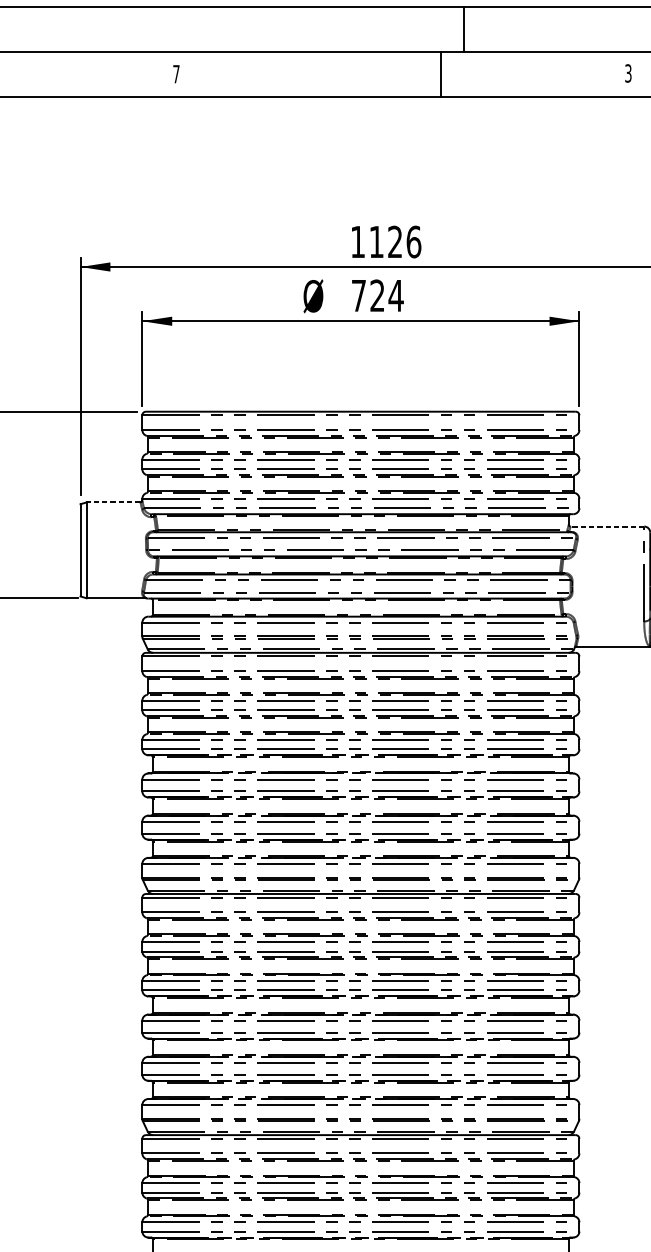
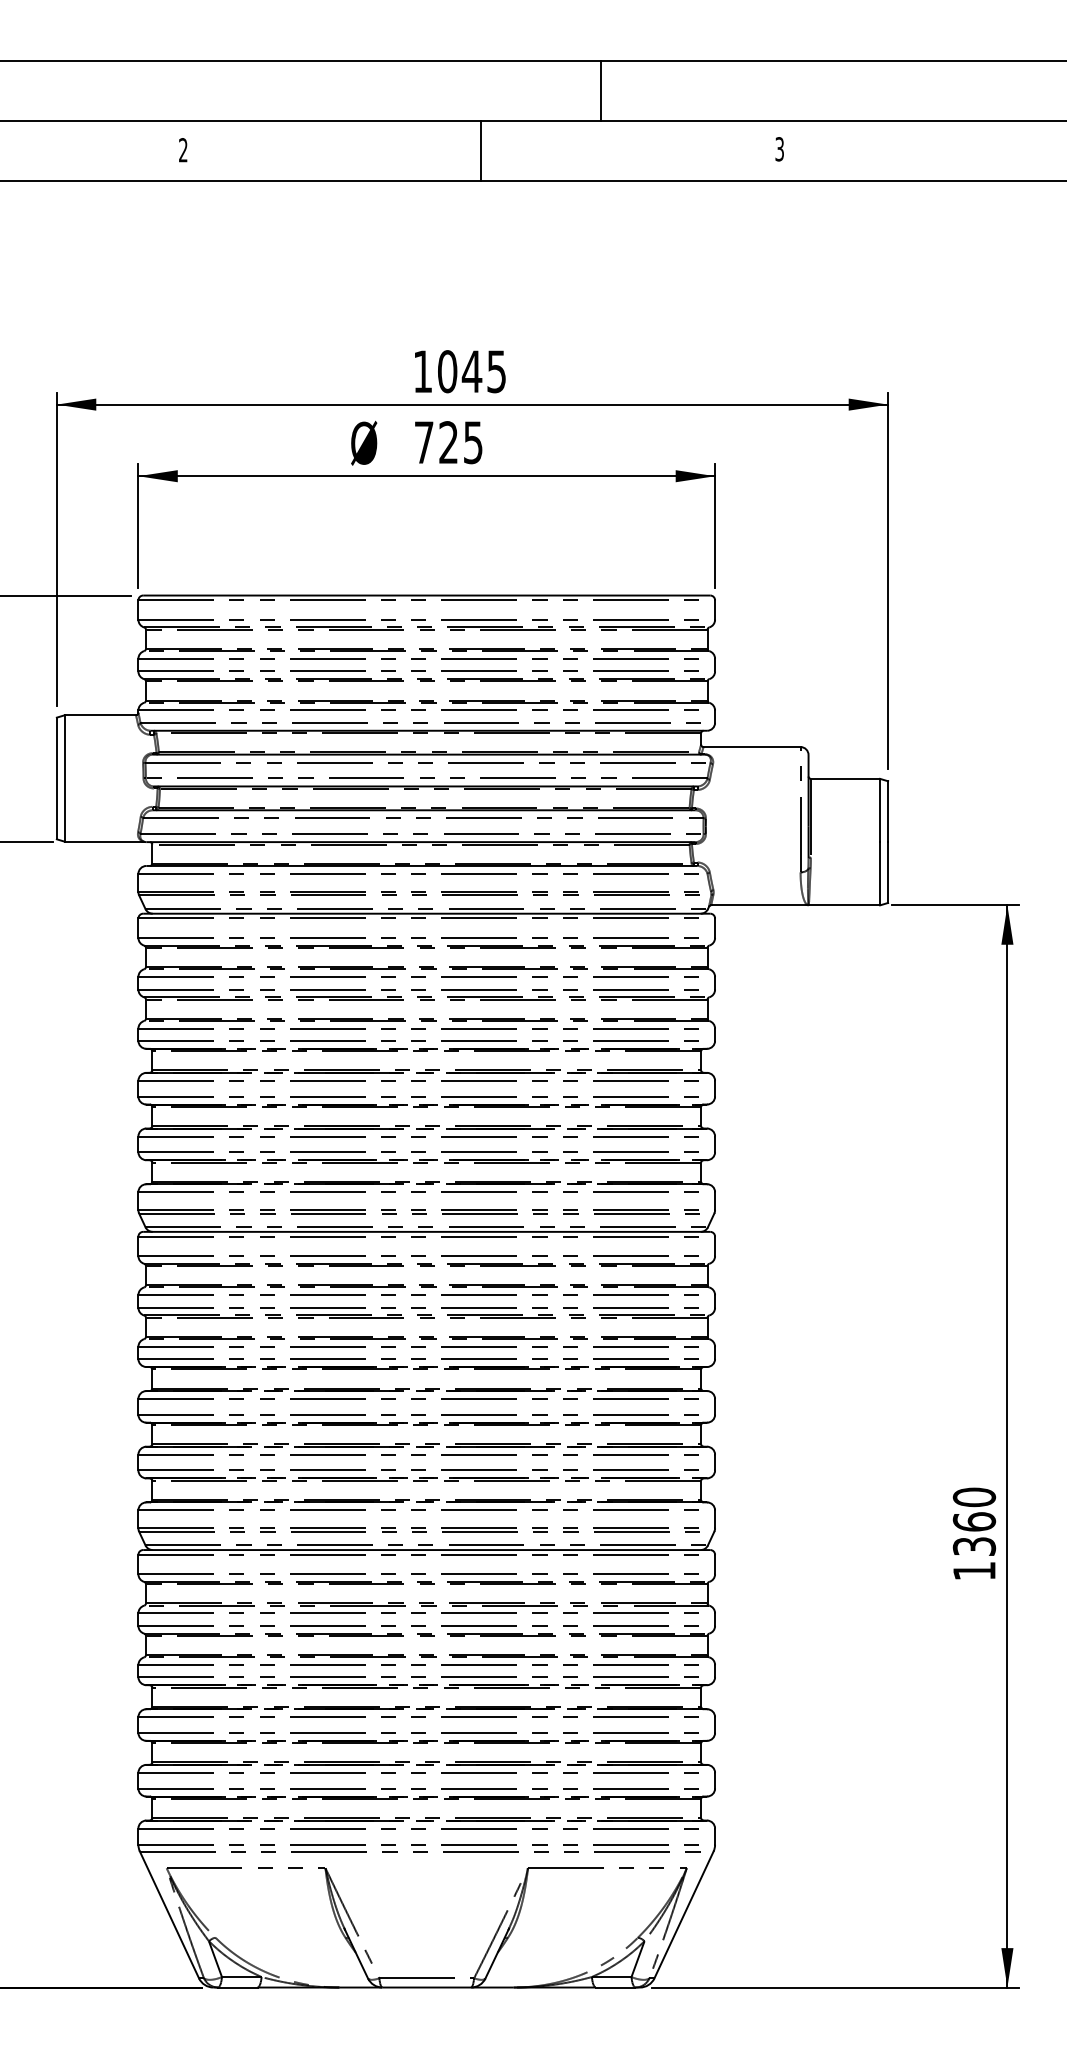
line: (463, 29) -> (600, 91), moved
text: (176, 74) -> (183, 150), 7 -> 2
line: (441, 74) -> (481, 150), moved
text: (395, 241) -> (472, 371), 1126 -> 1045
text: (396, 295) -> (473, 442), 724 -> 725
line: (113, 502) -> (100, 715), dashed -> solid
line: (607, 526) -> (752, 747), dashed -> solid

